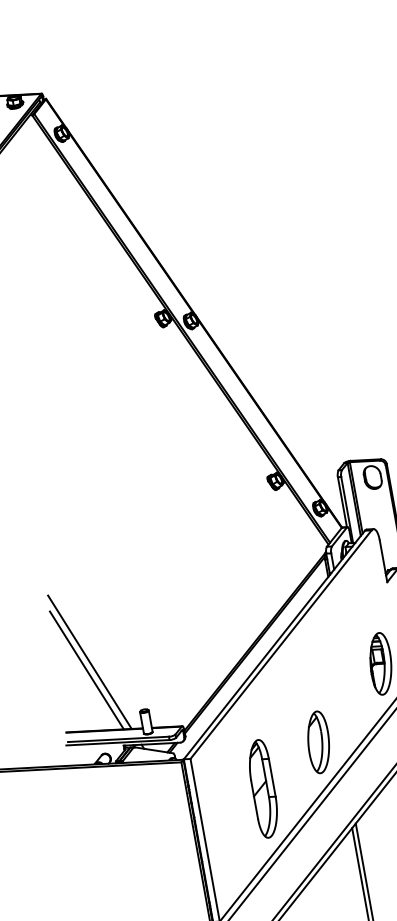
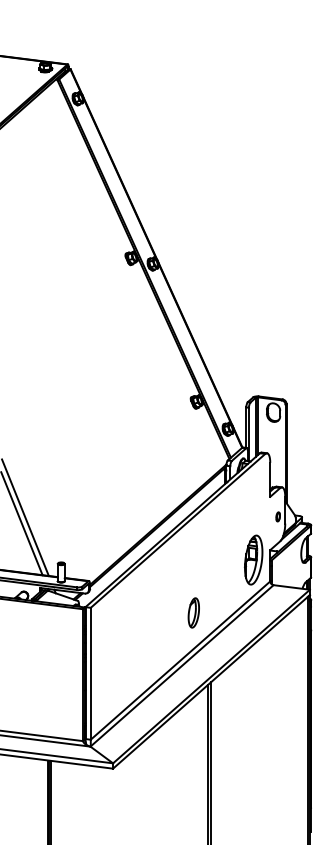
part: (318, 741) -> (193, 612), size x0.6
part: (263, 788) -> (143, 641), removed

